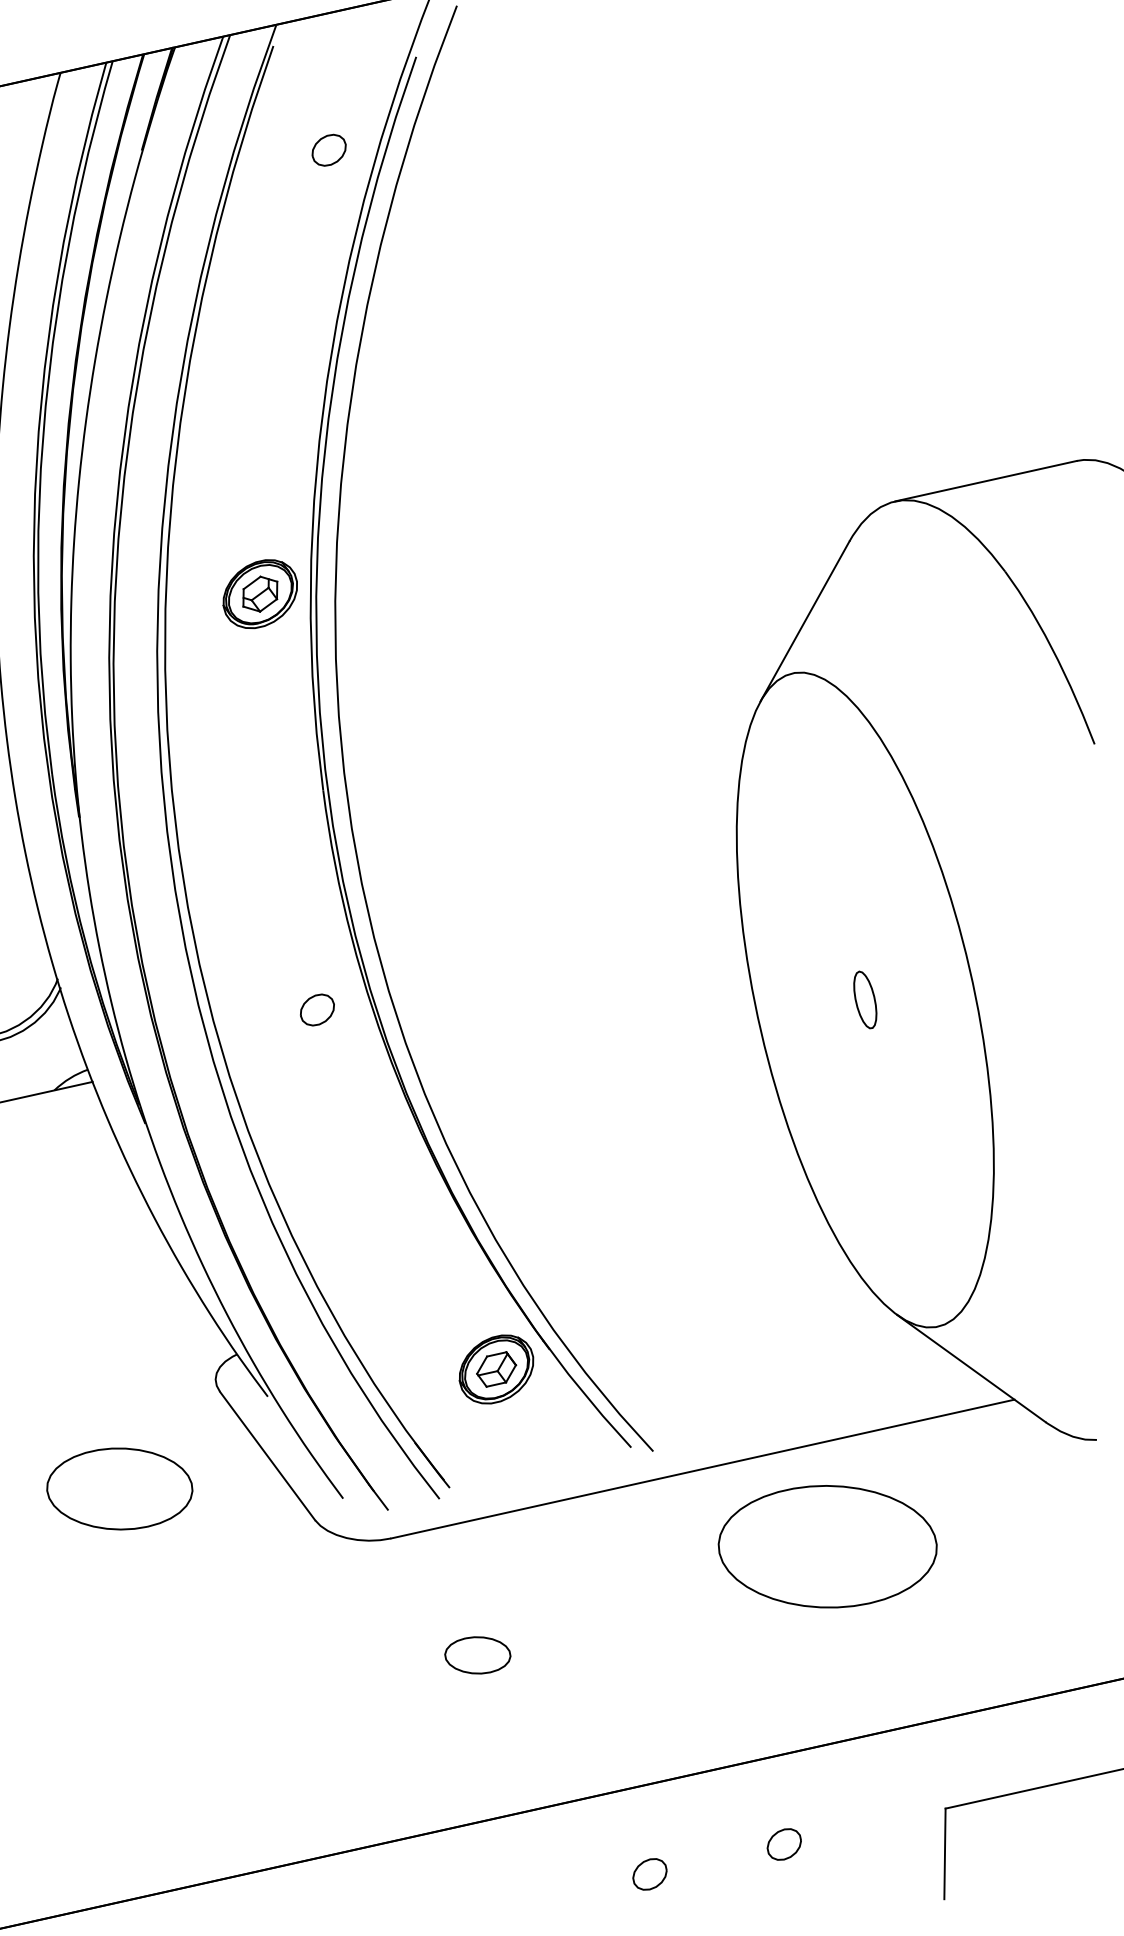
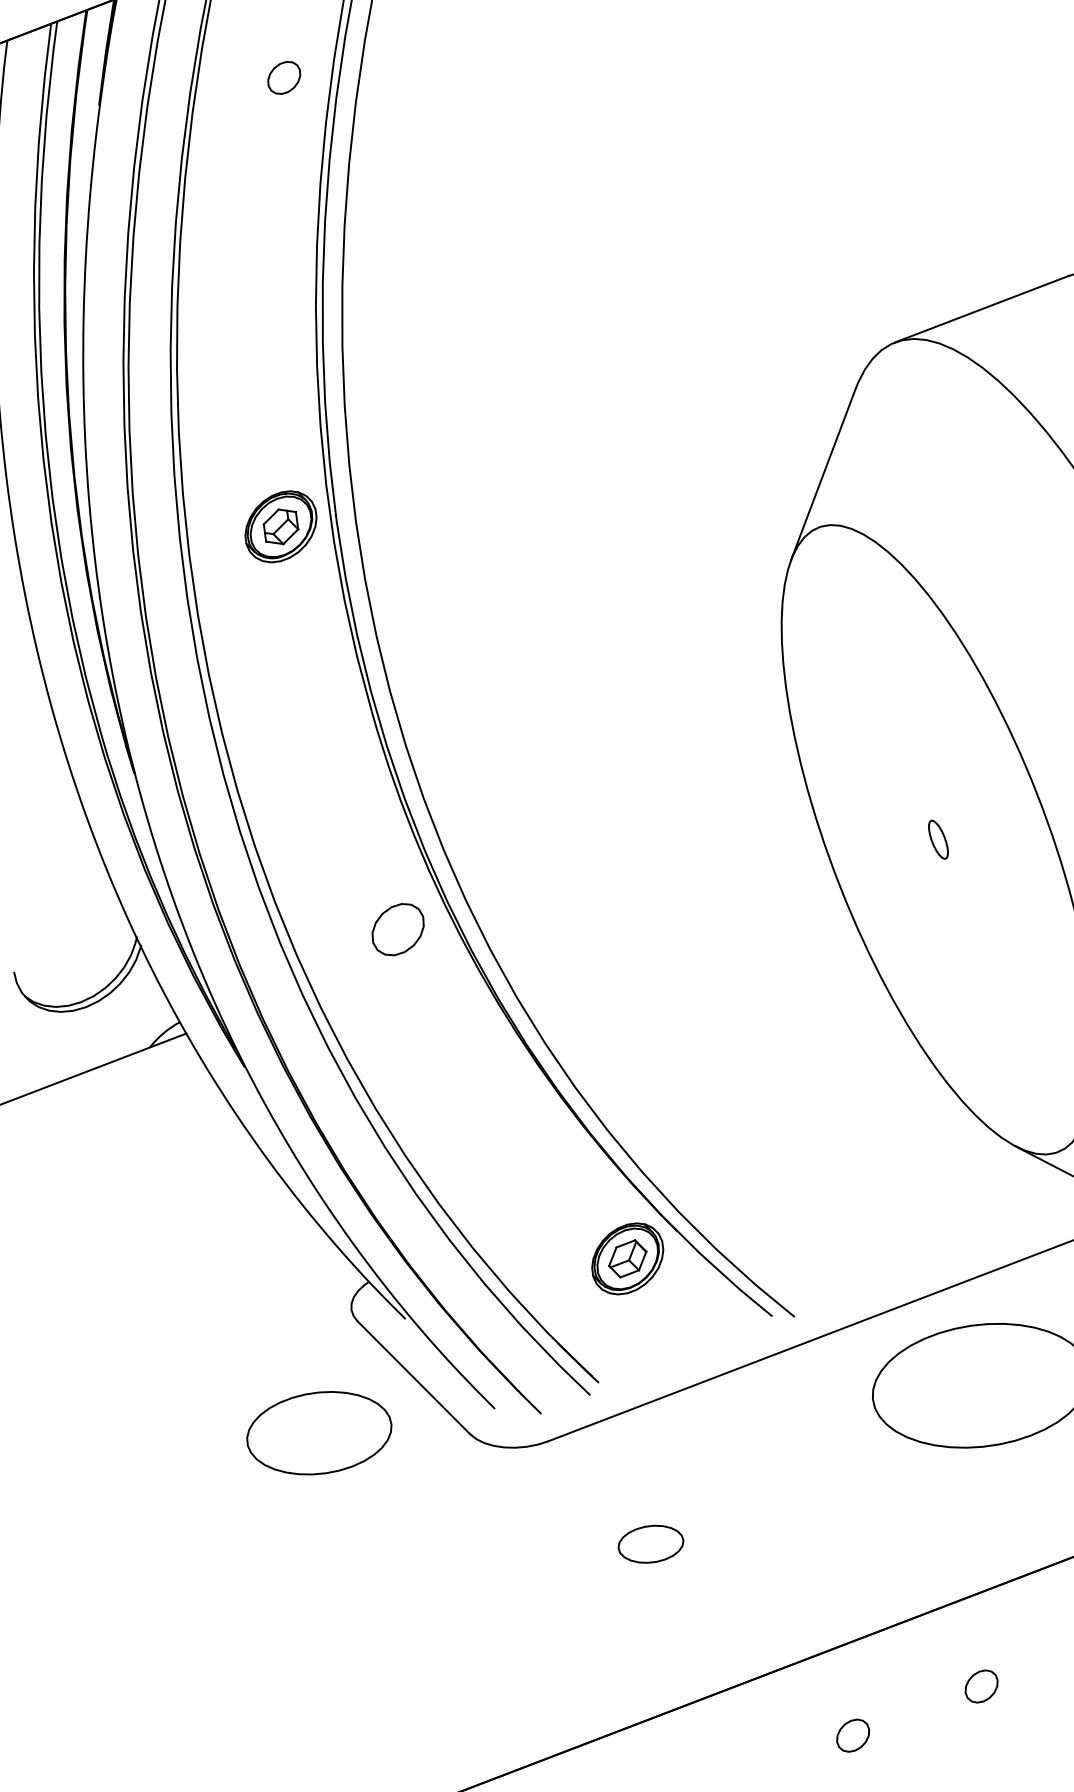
part: (865, 999) -> (938, 839), size x0.7
part: (317, 1009) -> (398, 929), size x1.6
part: (119, 1488) -> (318, 1432), moved

